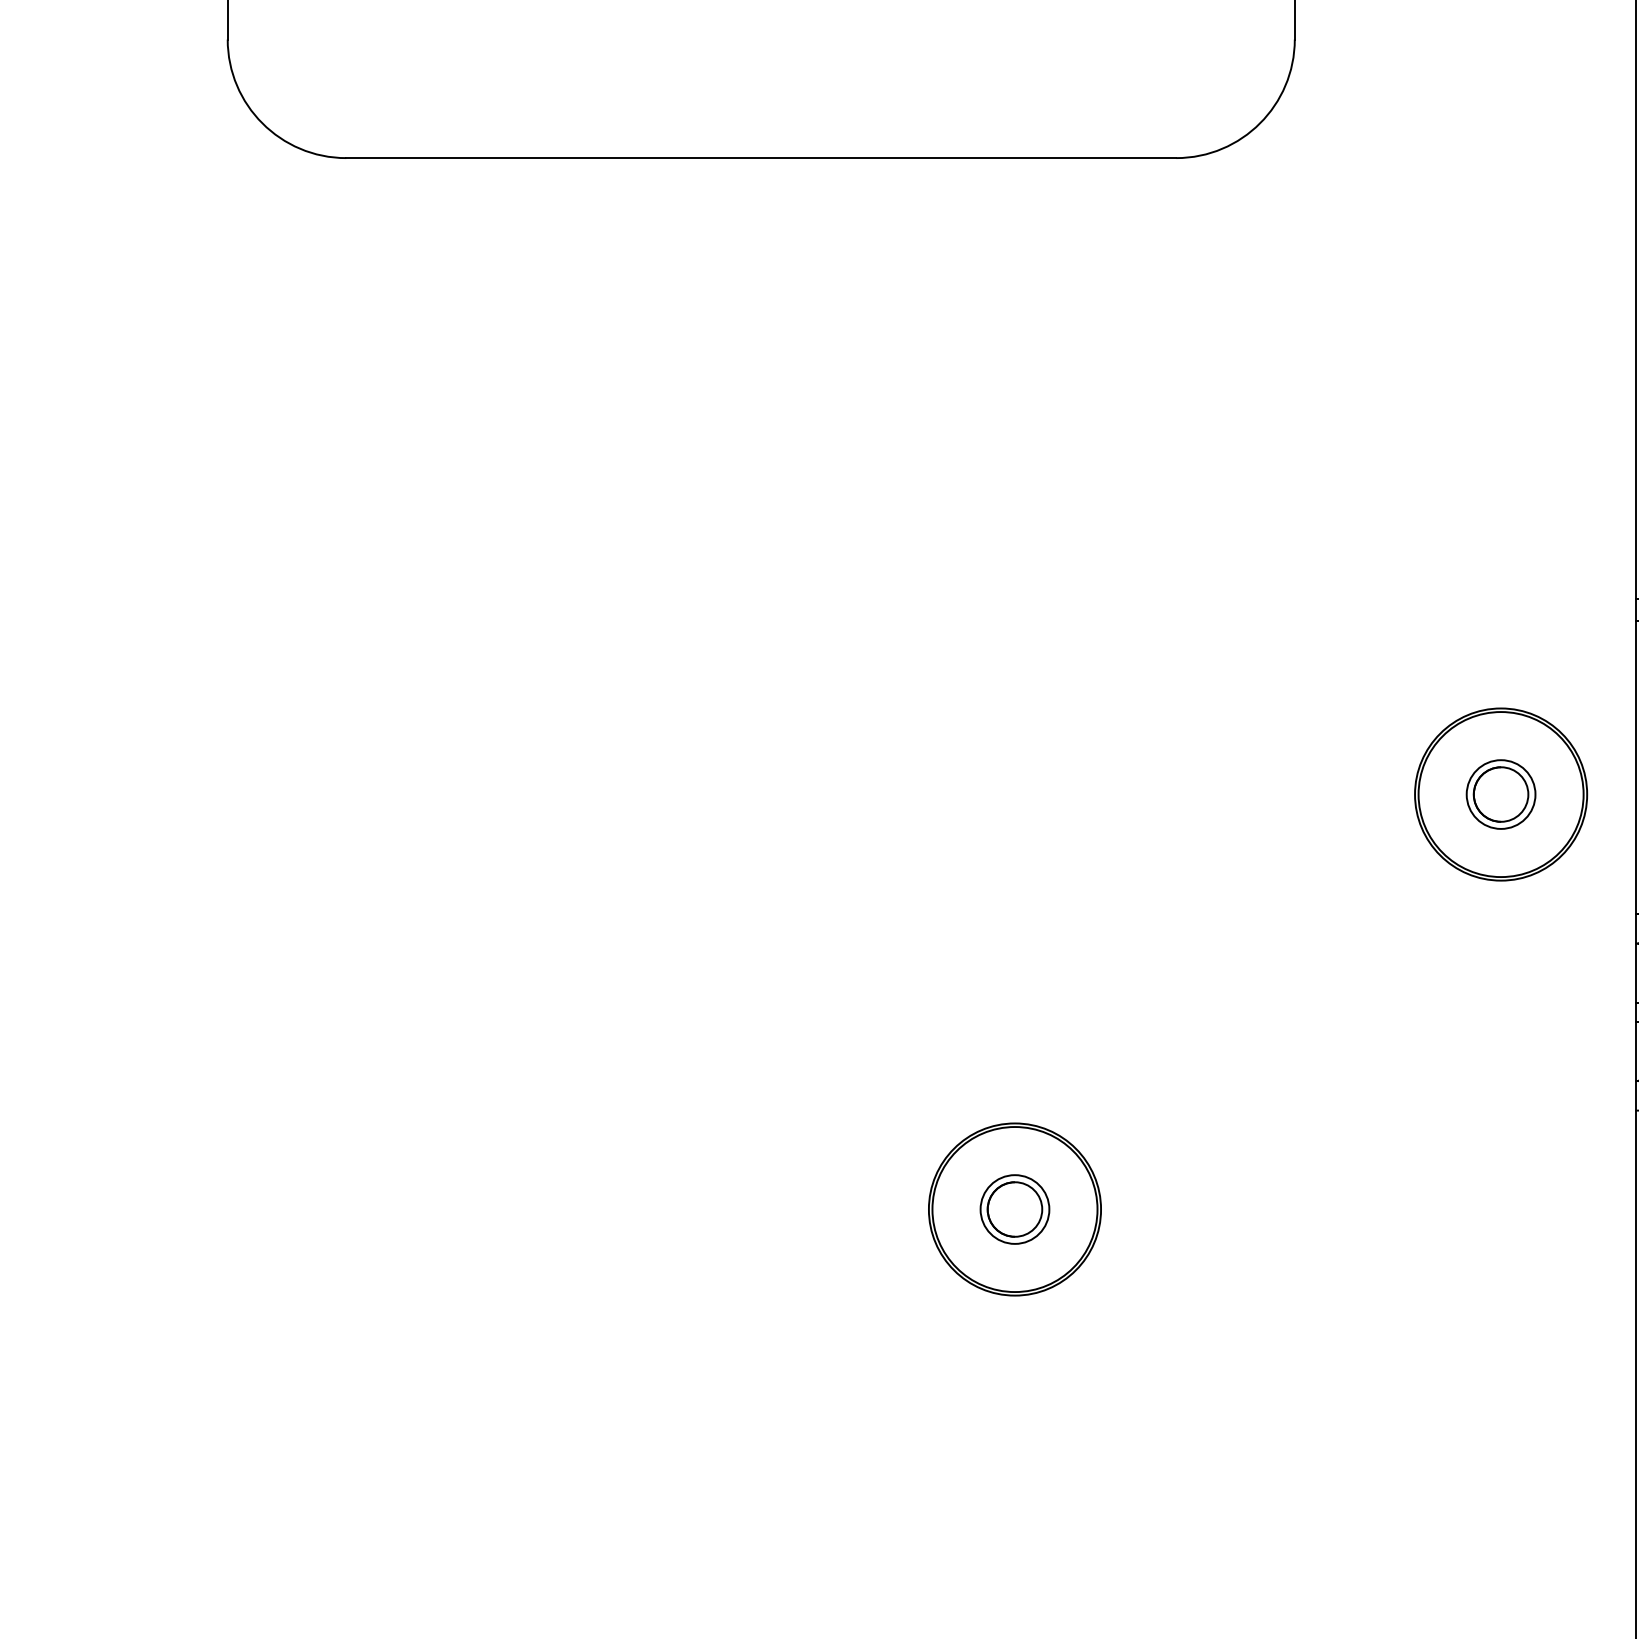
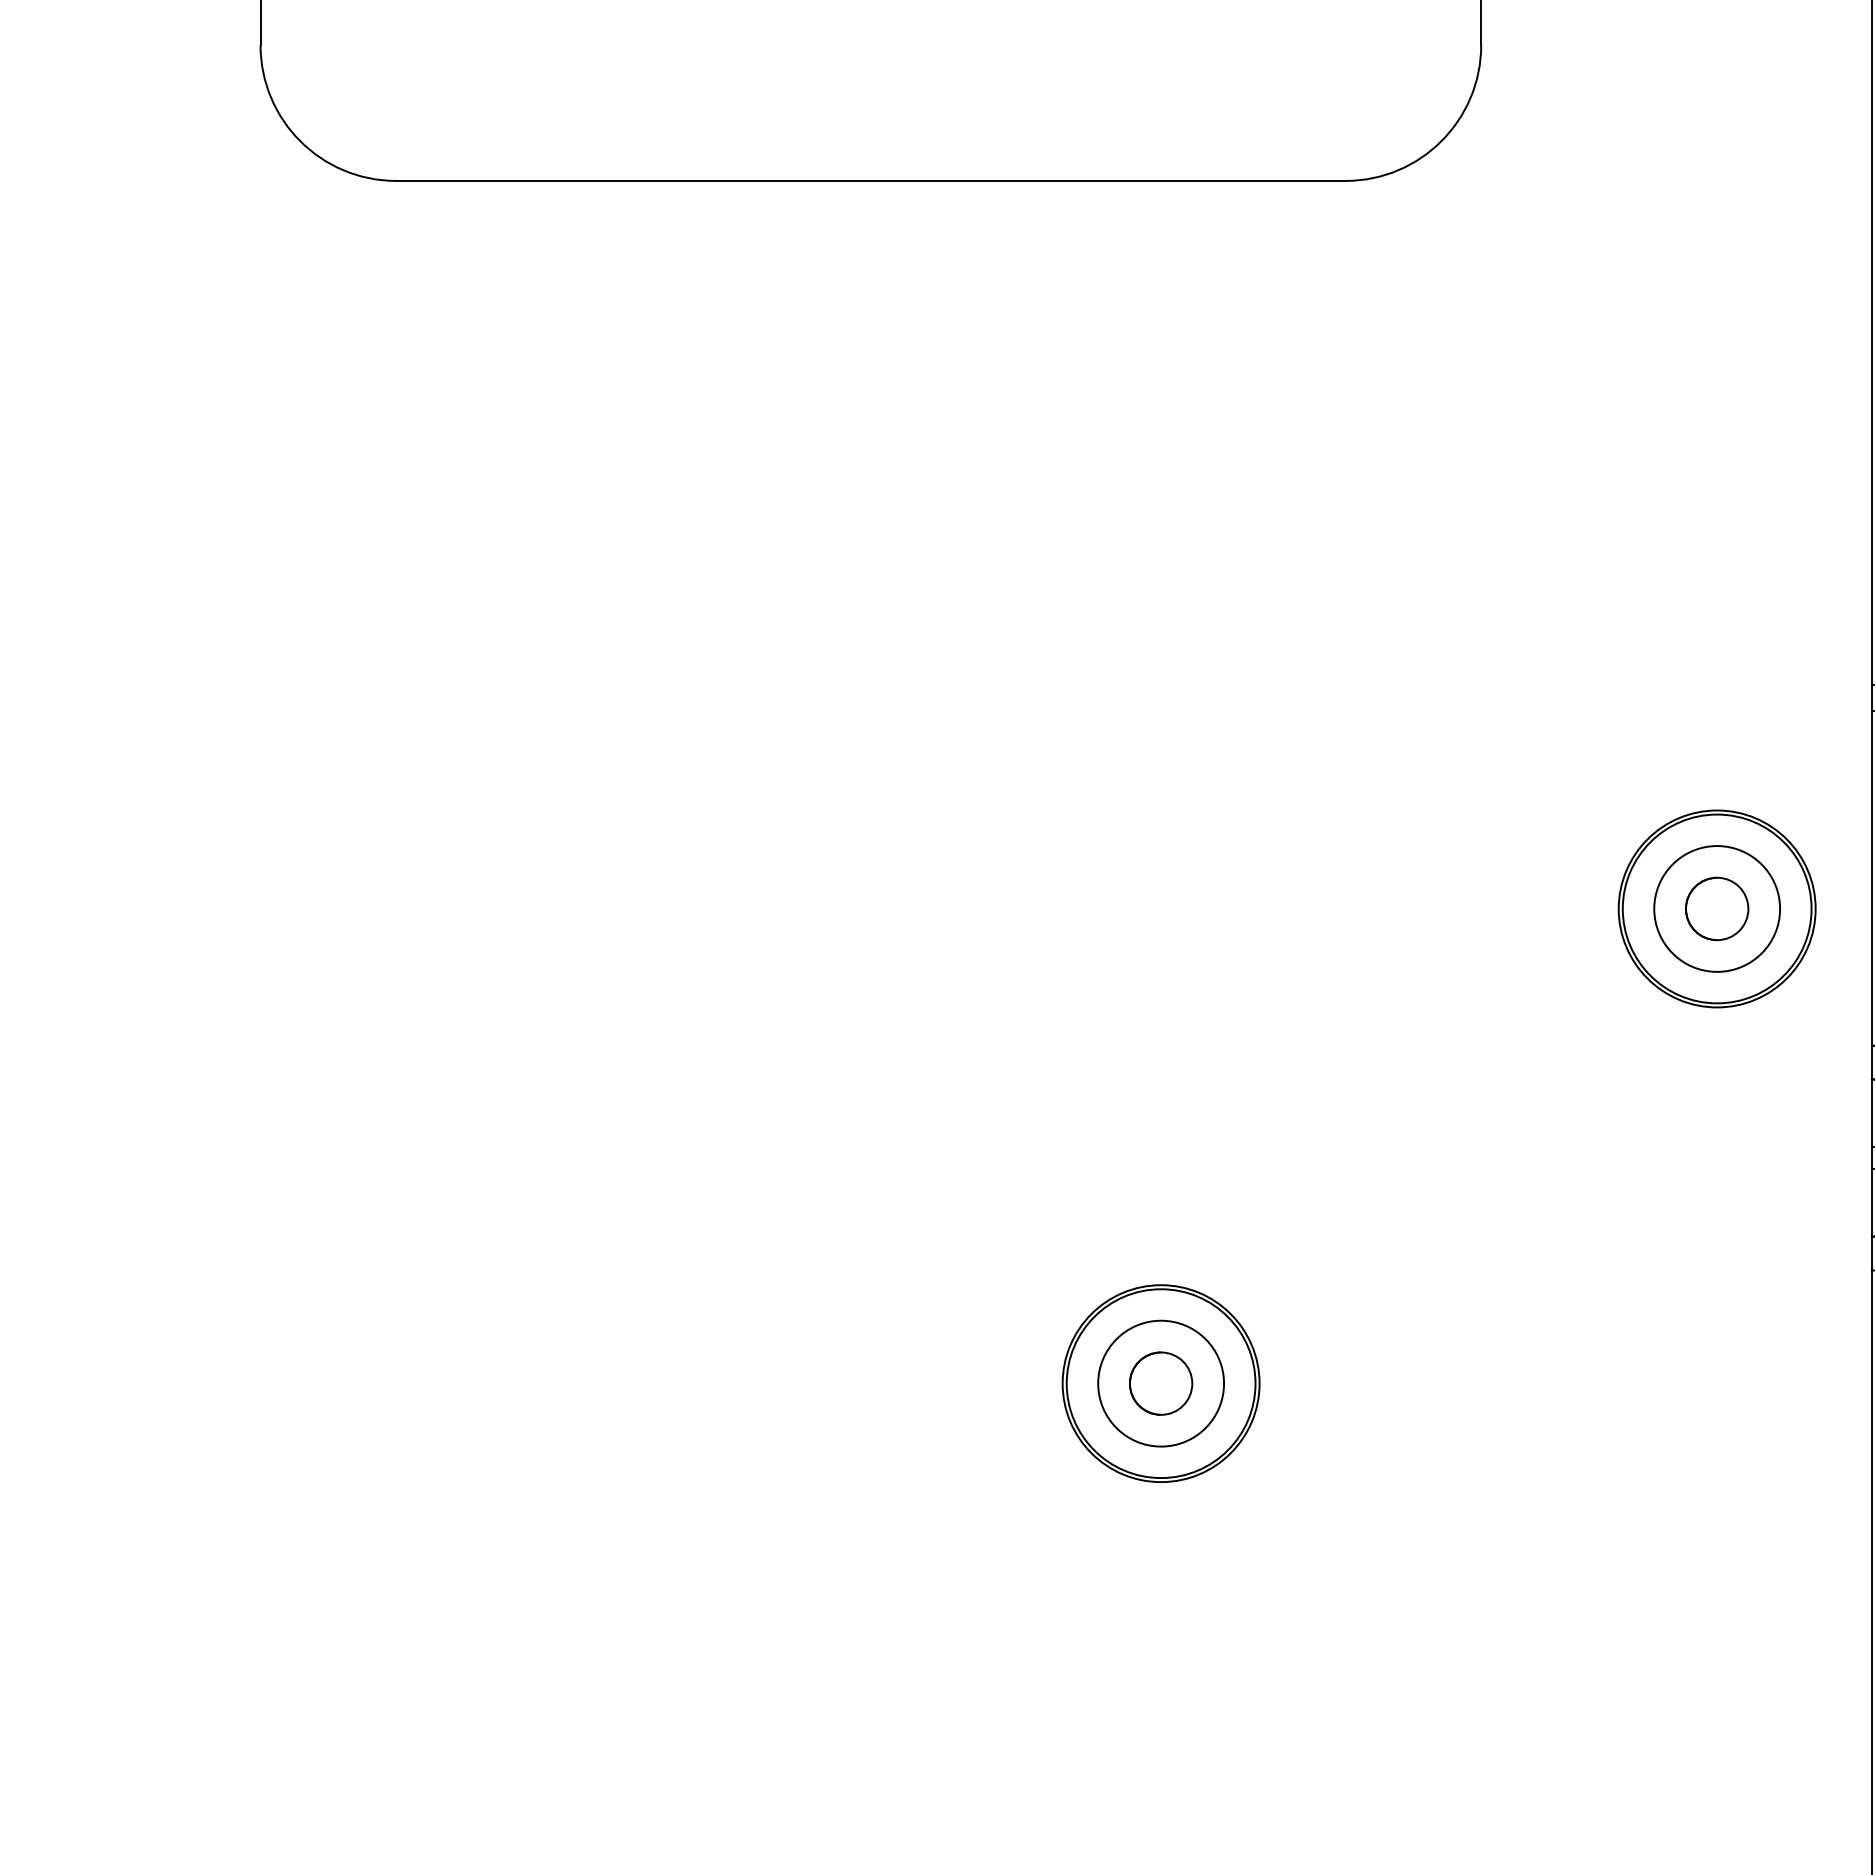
circle: (1500, 794) -> (1716, 908), size x1.6
circle: (1014, 1209) -> (1160, 1383), size x1.6

